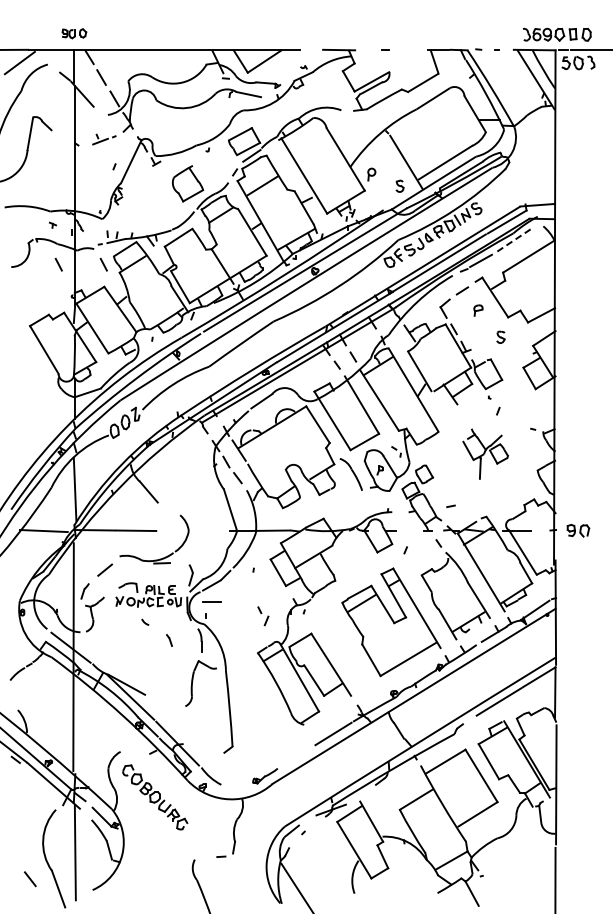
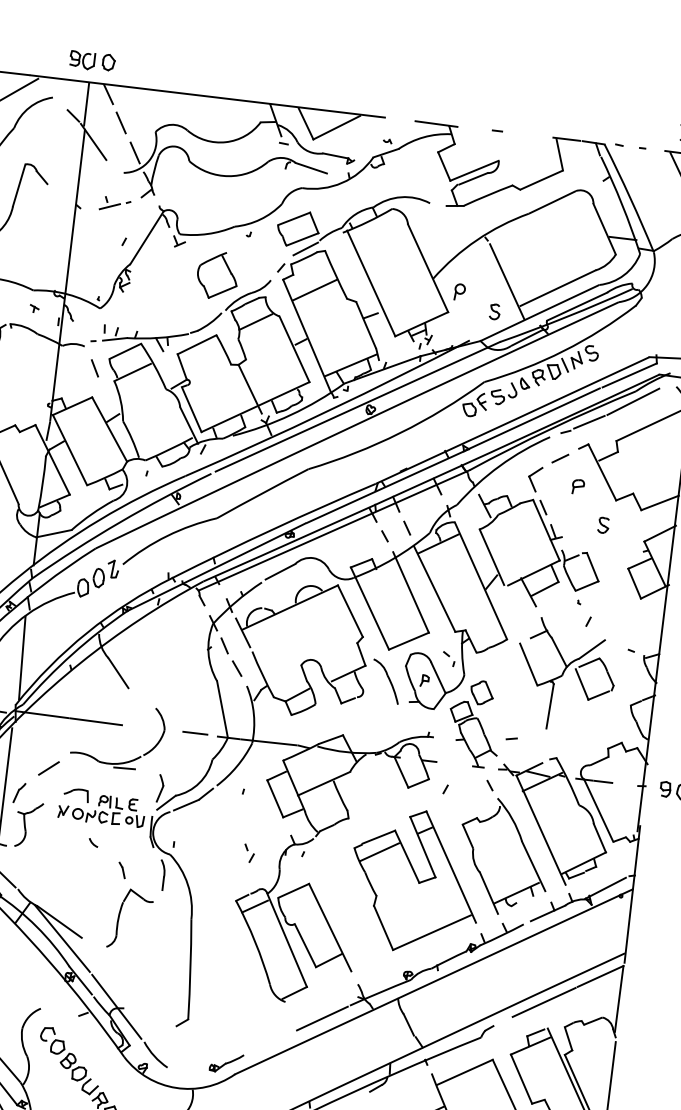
part: (74, 33) -> (92, 61), size x1.43
line: (511, 241) -> (632, 401), dashed -> solid
line: (58, 264) -> (35, 360), removed
part: (485, 453) -> (565, 675), size x1.67
line: (211, 601) -> (194, 733), moved
part: (263, 615) -> (249, 852), size x0.71
part: (193, 681) -> (120, 915), moved

